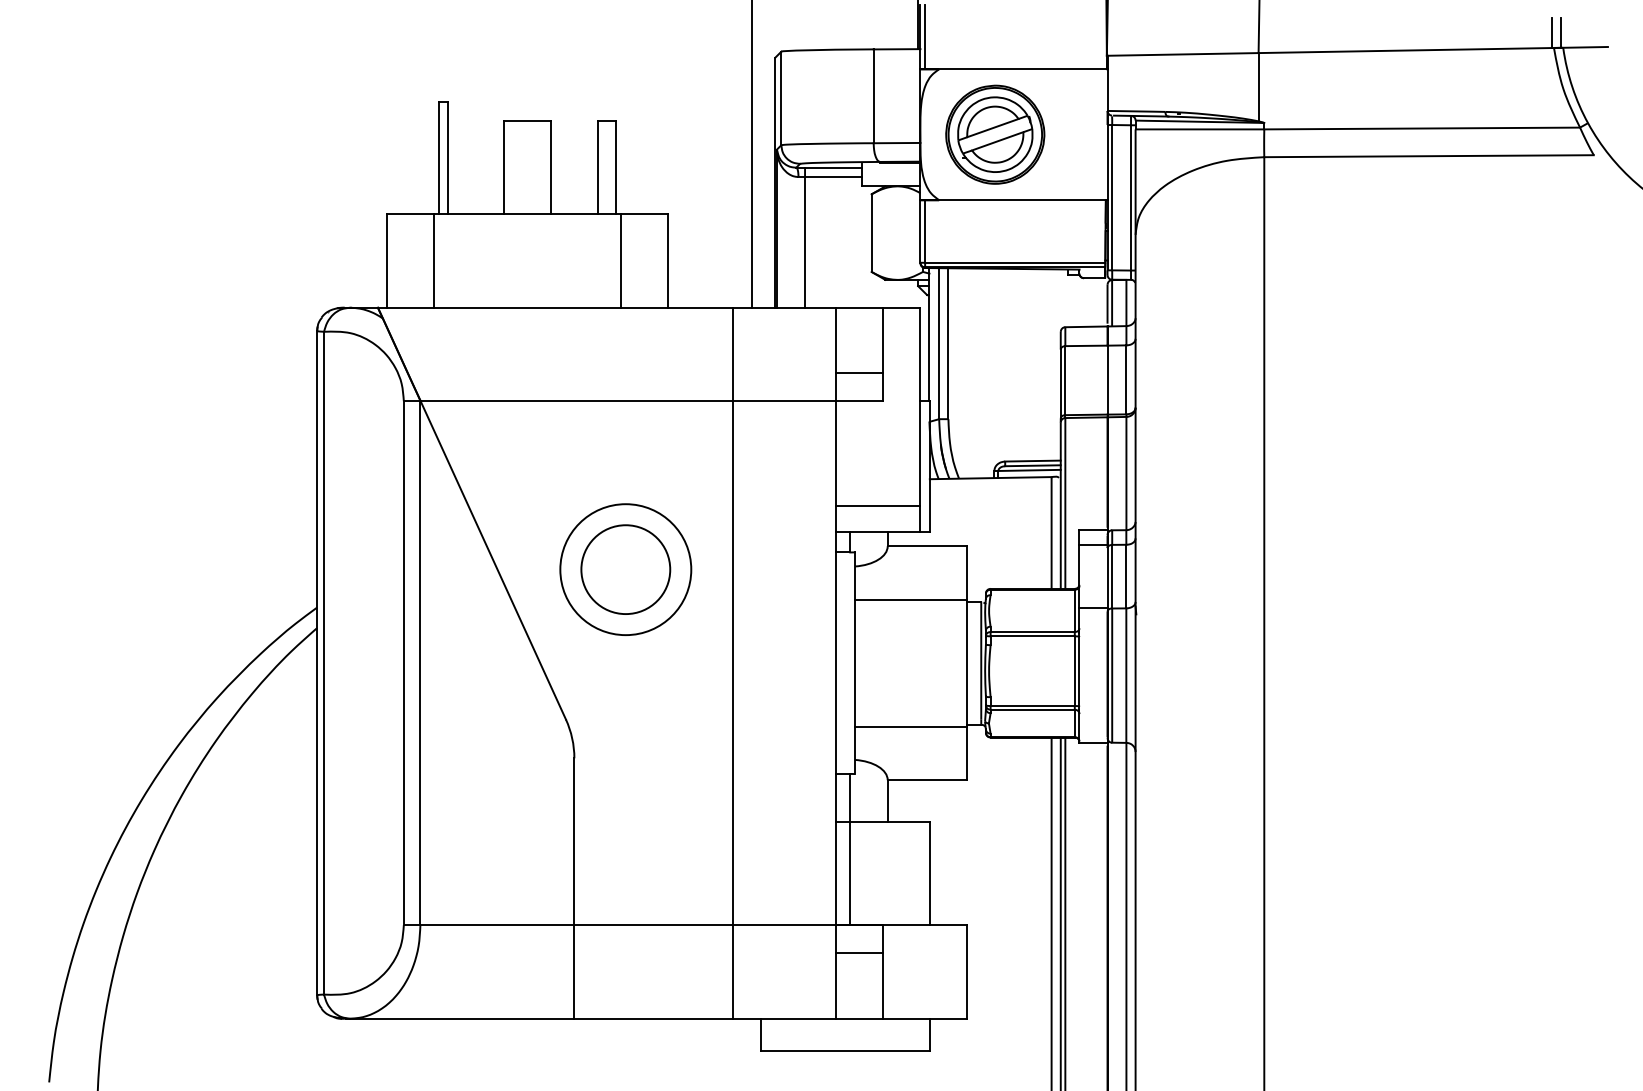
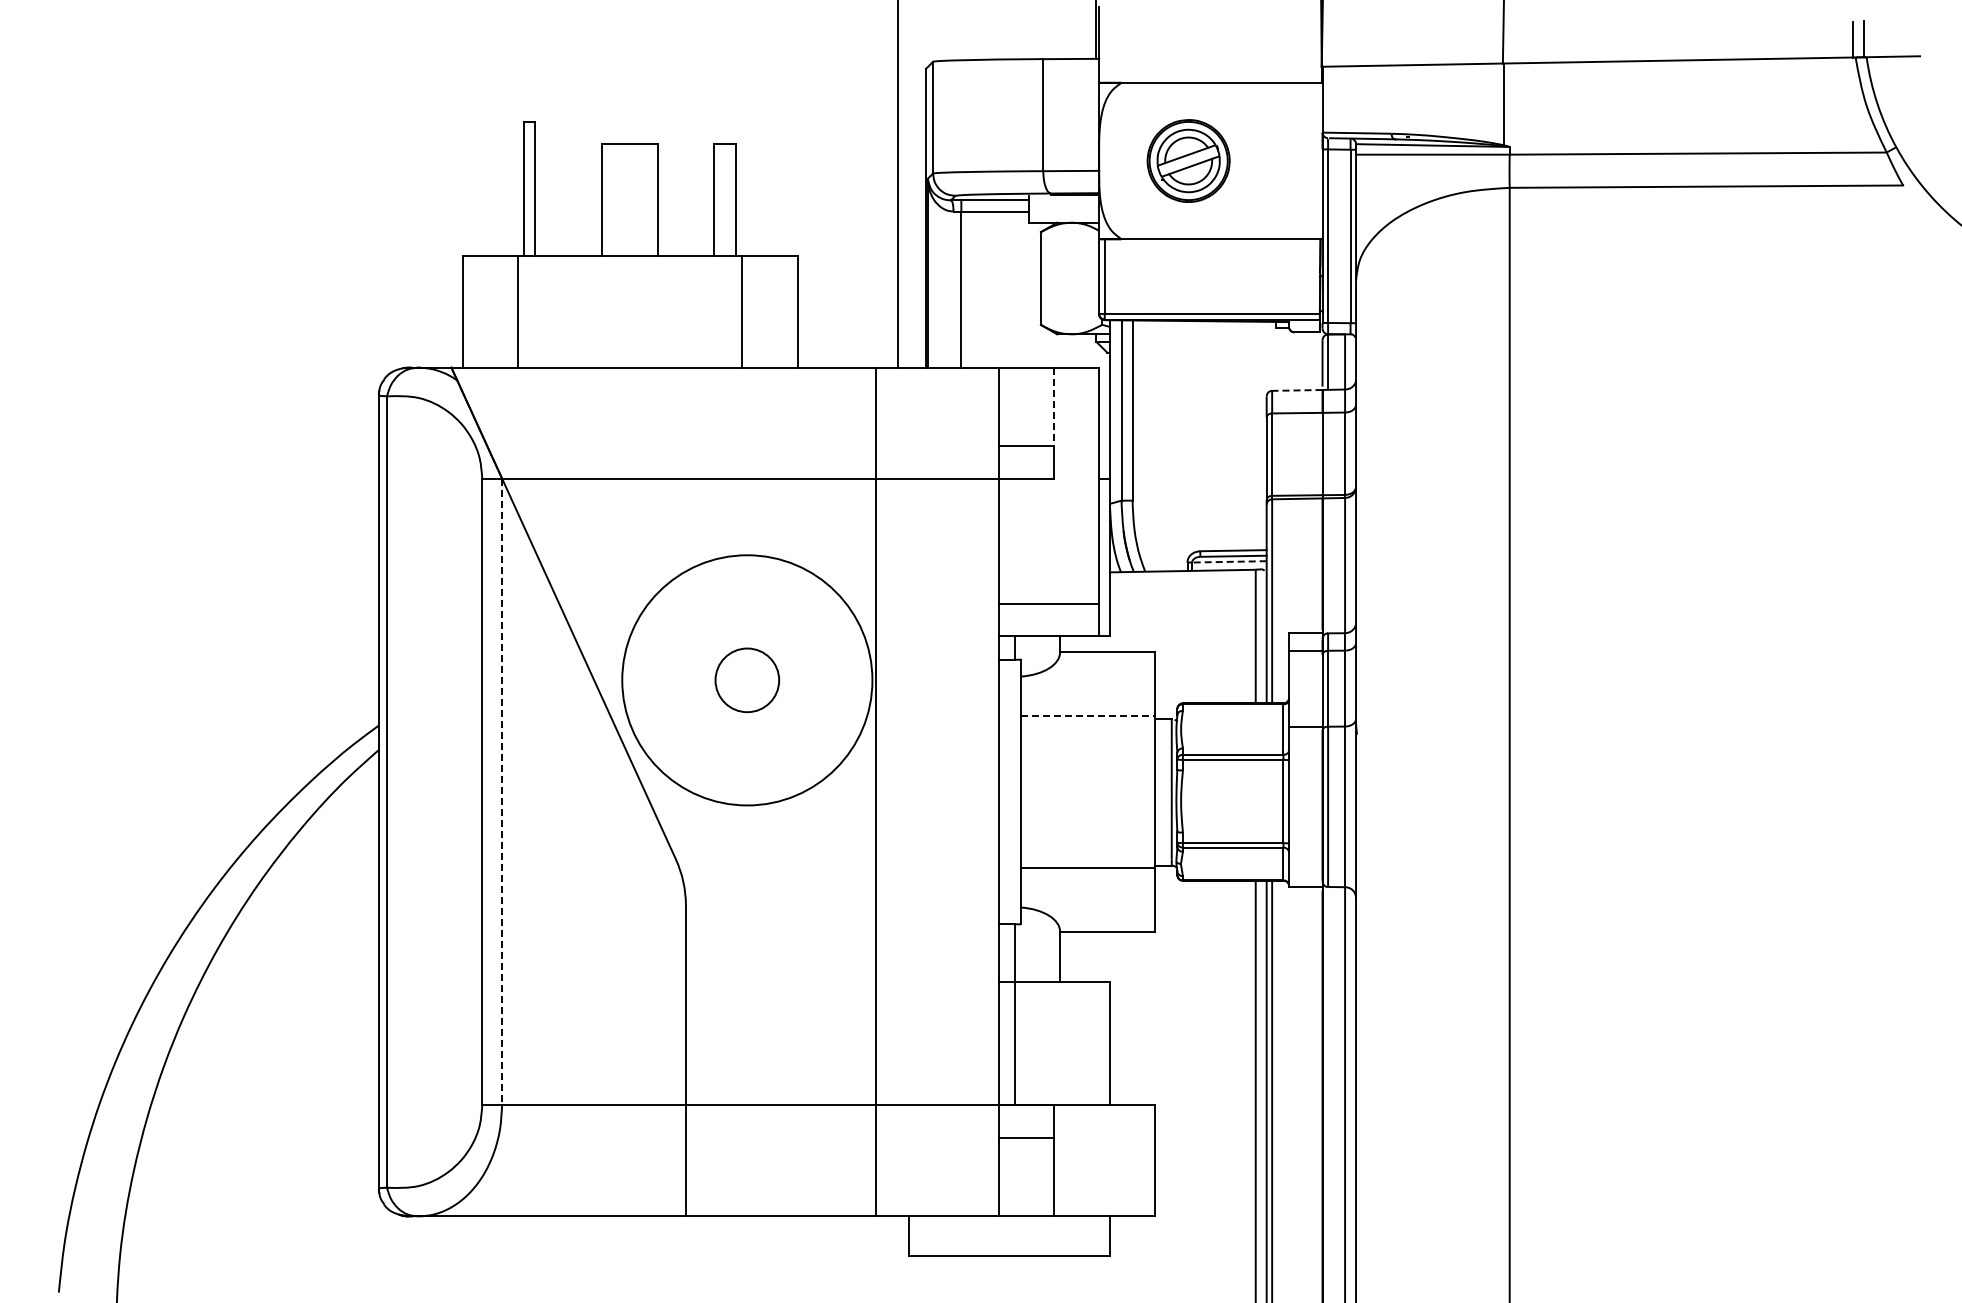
line: (924, 37) -> (1104, 44), removed
part: (995, 134) -> (1188, 160), size x0.7
line: (1085, 326) -> (1296, 390), solid -> dashed
line: (883, 341) -> (1054, 407), solid -> dashed
line: (1028, 470) -> (1228, 561), solid -> dashed
circle: (625, 569) -> (747, 680), size x0.6
circle: (625, 569) -> (747, 680), size x1.6
line: (911, 599) -> (1088, 716), solid -> dashed
line: (420, 663) -> (502, 792), solid -> dashed

